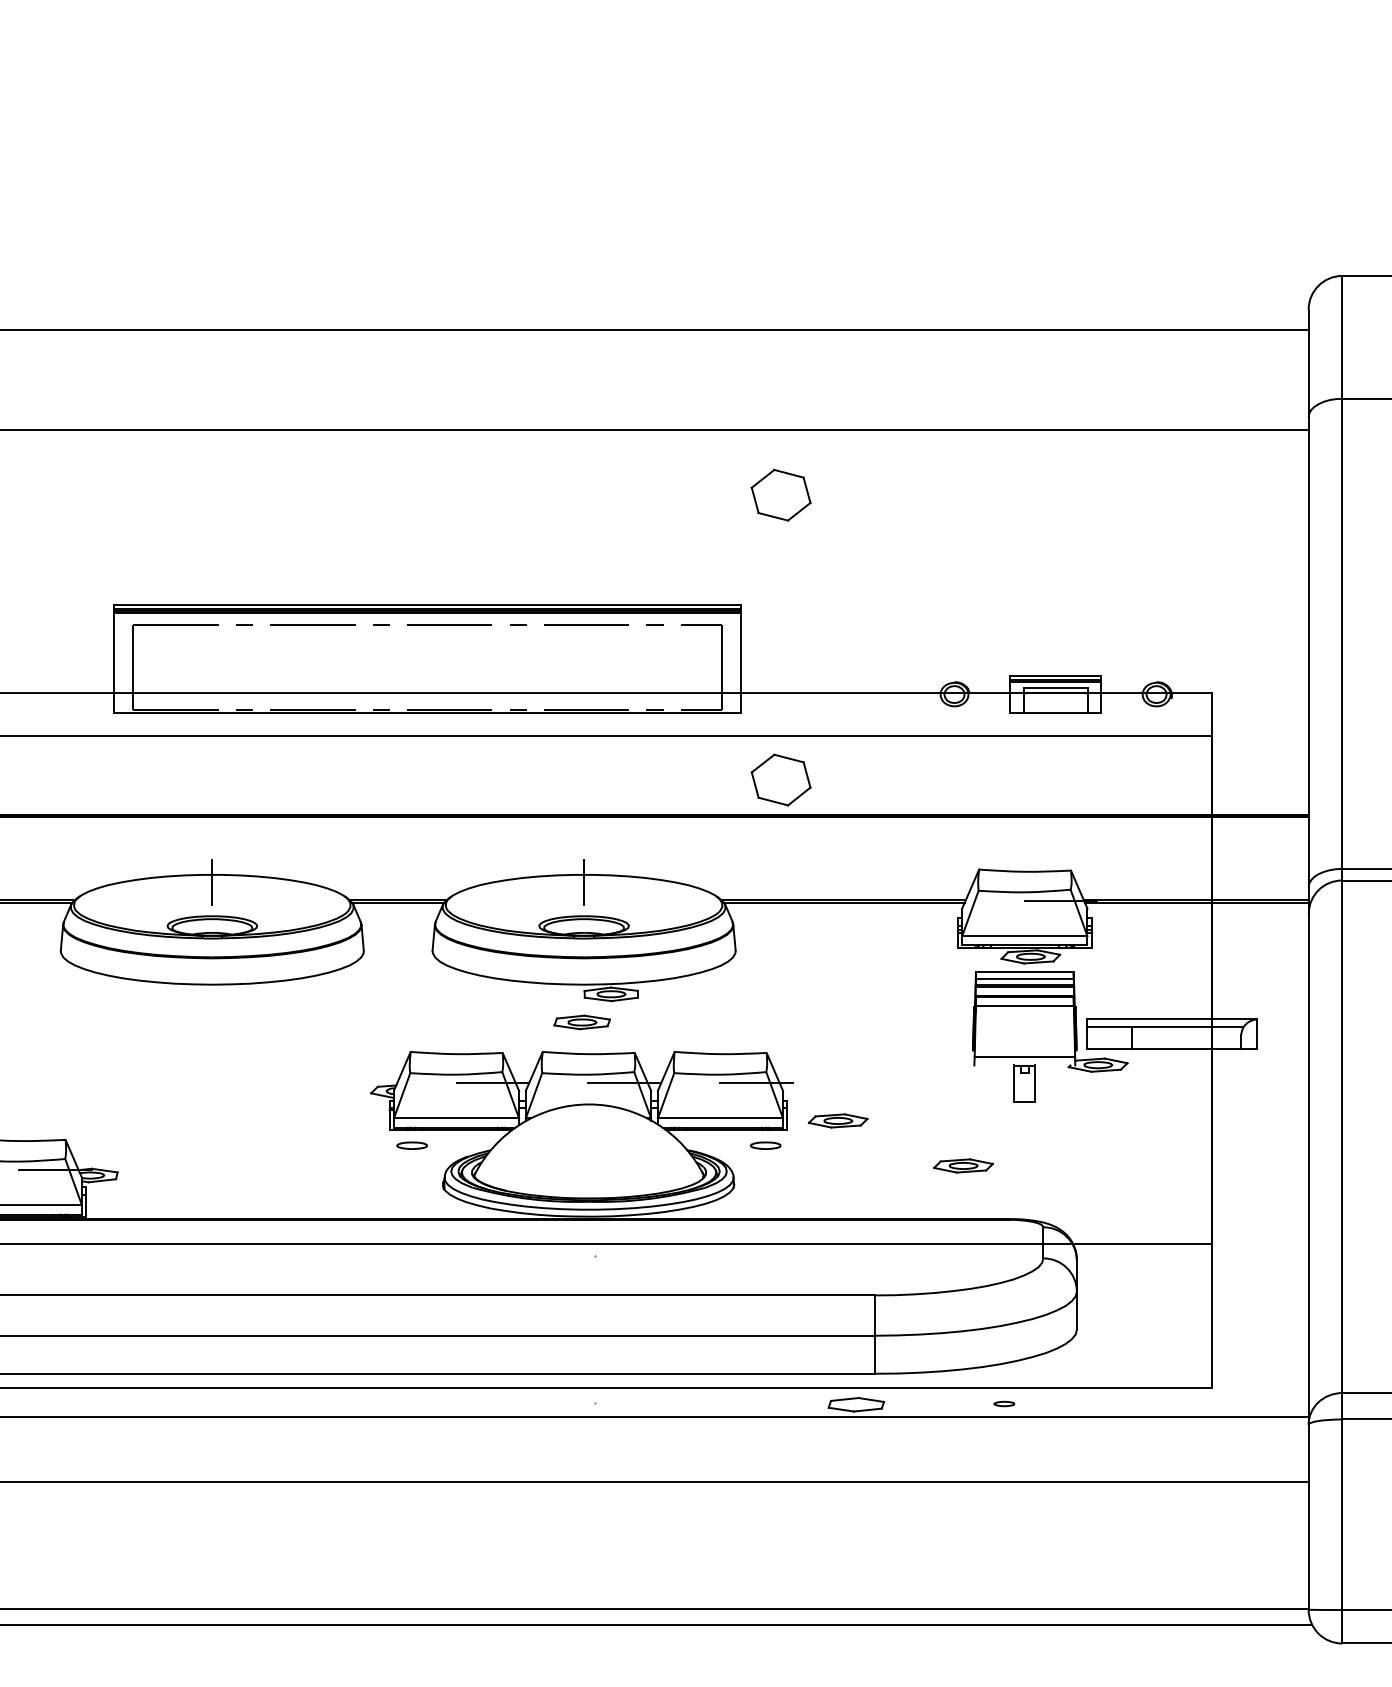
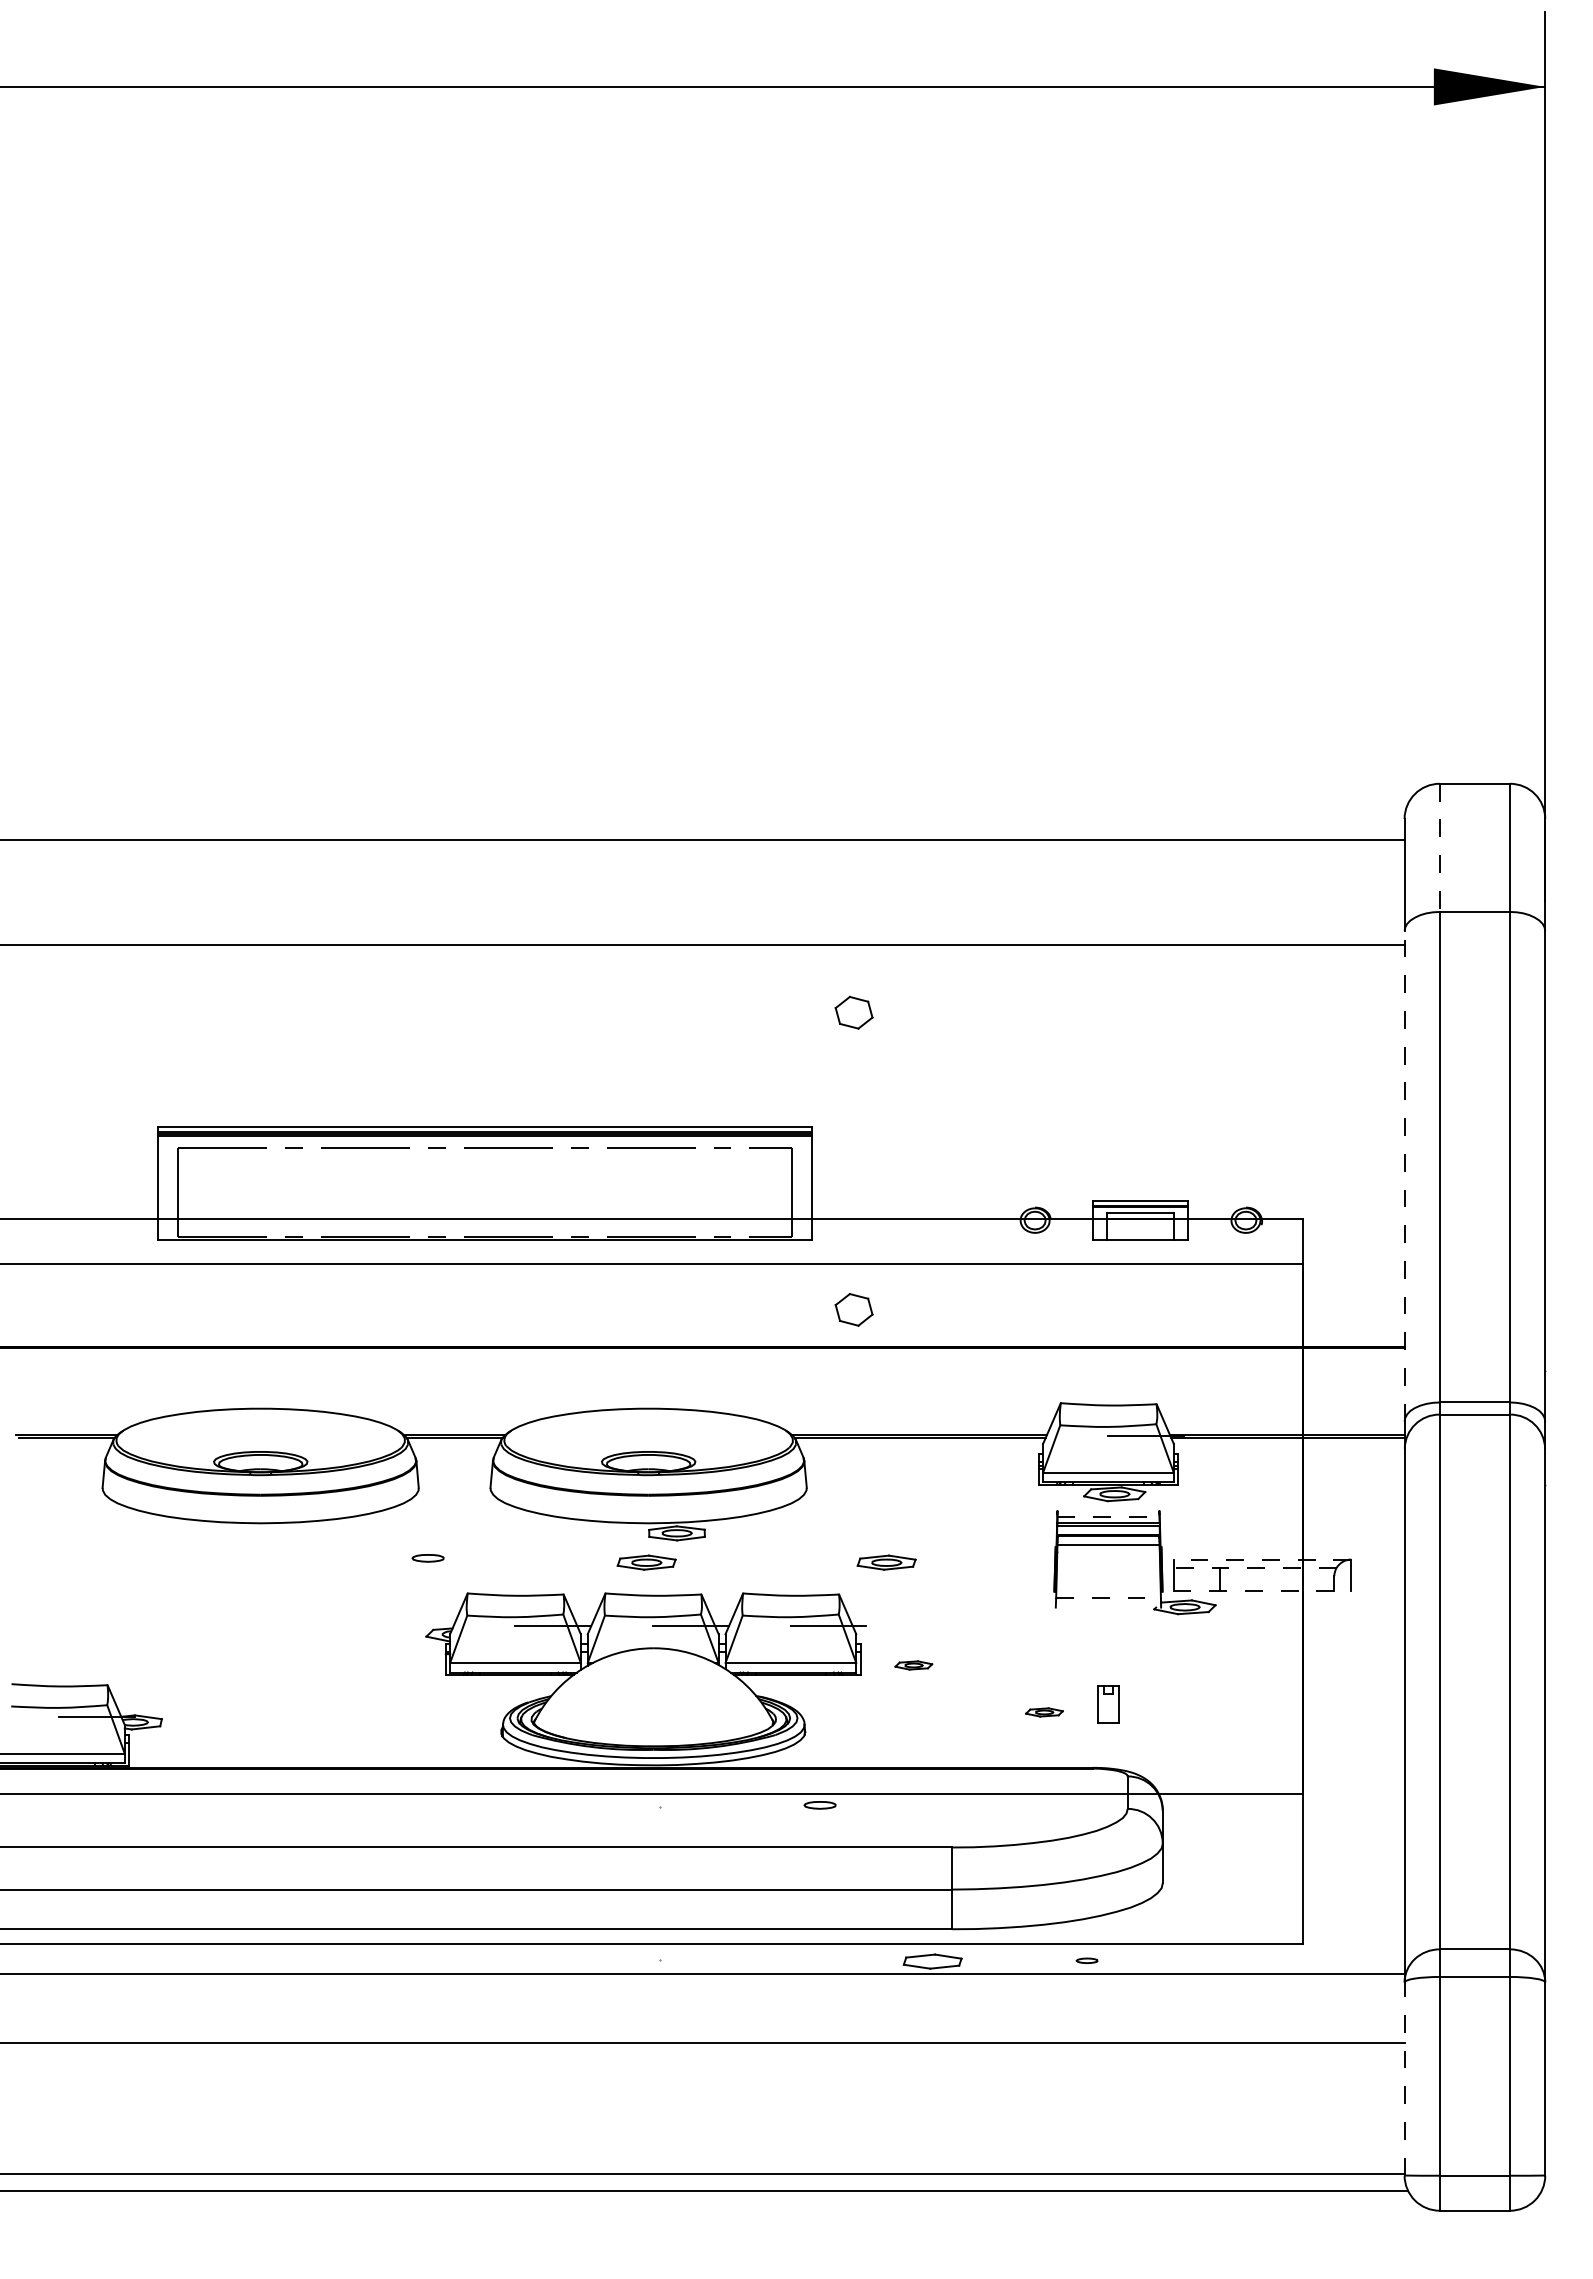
line: (1342, 337) -> (1439, 848), solid -> dashed
part: (780, 495) -> (853, 1012), size x0.6
line: (1308, 651) -> (1404, 1175), solid -> dashed
part: (780, 779) -> (853, 1309), size x0.6
line: (212, 882) -> (260, 1416), removed
line: (583, 882) -> (648, 1416), removed
line: (1024, 972) -> (1108, 1510), removed
line: (1024, 979) -> (1108, 1517), solid -> dashed
line: (1172, 1019) -> (1262, 1559), solid -> dashed
part: (812, 1022) -> (886, 1562), added
line: (1164, 1027) -> (1254, 1567), solid -> dashed
line: (1172, 1049) -> (1262, 1590), solid -> dashed
line: (1025, 1056) -> (1109, 1598), solid -> dashed
part: (1024, 1083) -> (1108, 1704), moved
part: (837, 1120) -> (913, 1665), size x0.6
part: (411, 1145) -> (427, 1558), moved
part: (765, 1145) -> (819, 1805), moved
part: (963, 1166) -> (1044, 1712), size x0.6
line: (1308, 1517) -> (1404, 2079), solid -> dashed

